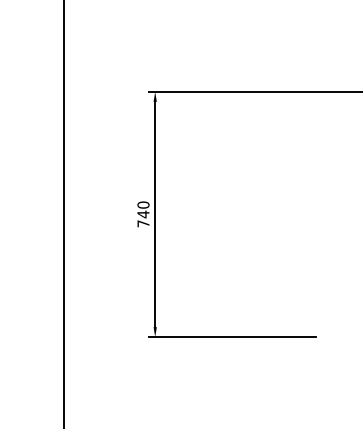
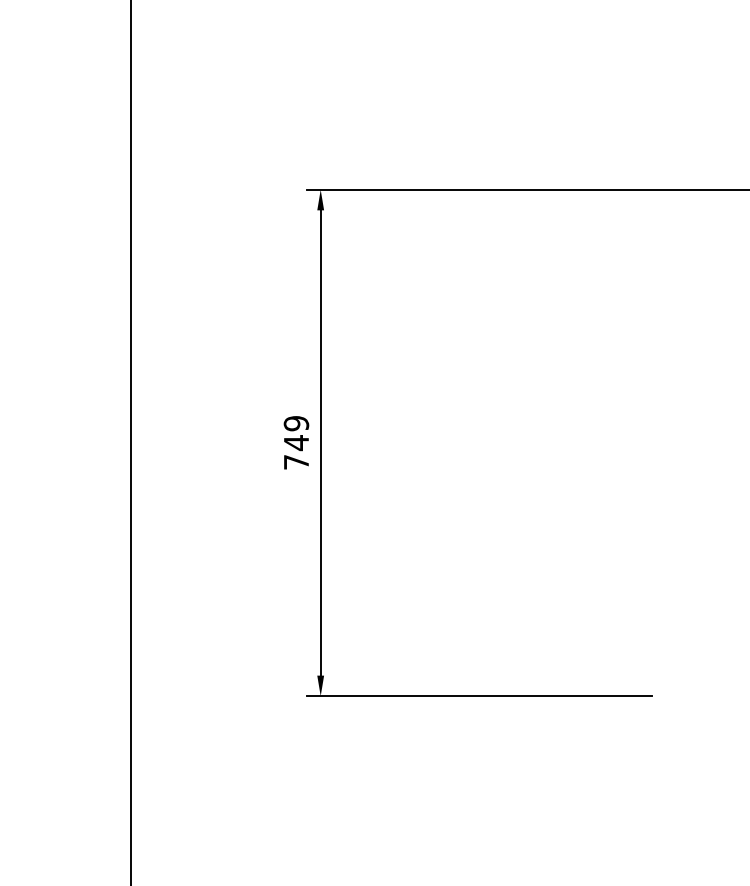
text: (143, 204) -> (296, 422), 740 -> 749

